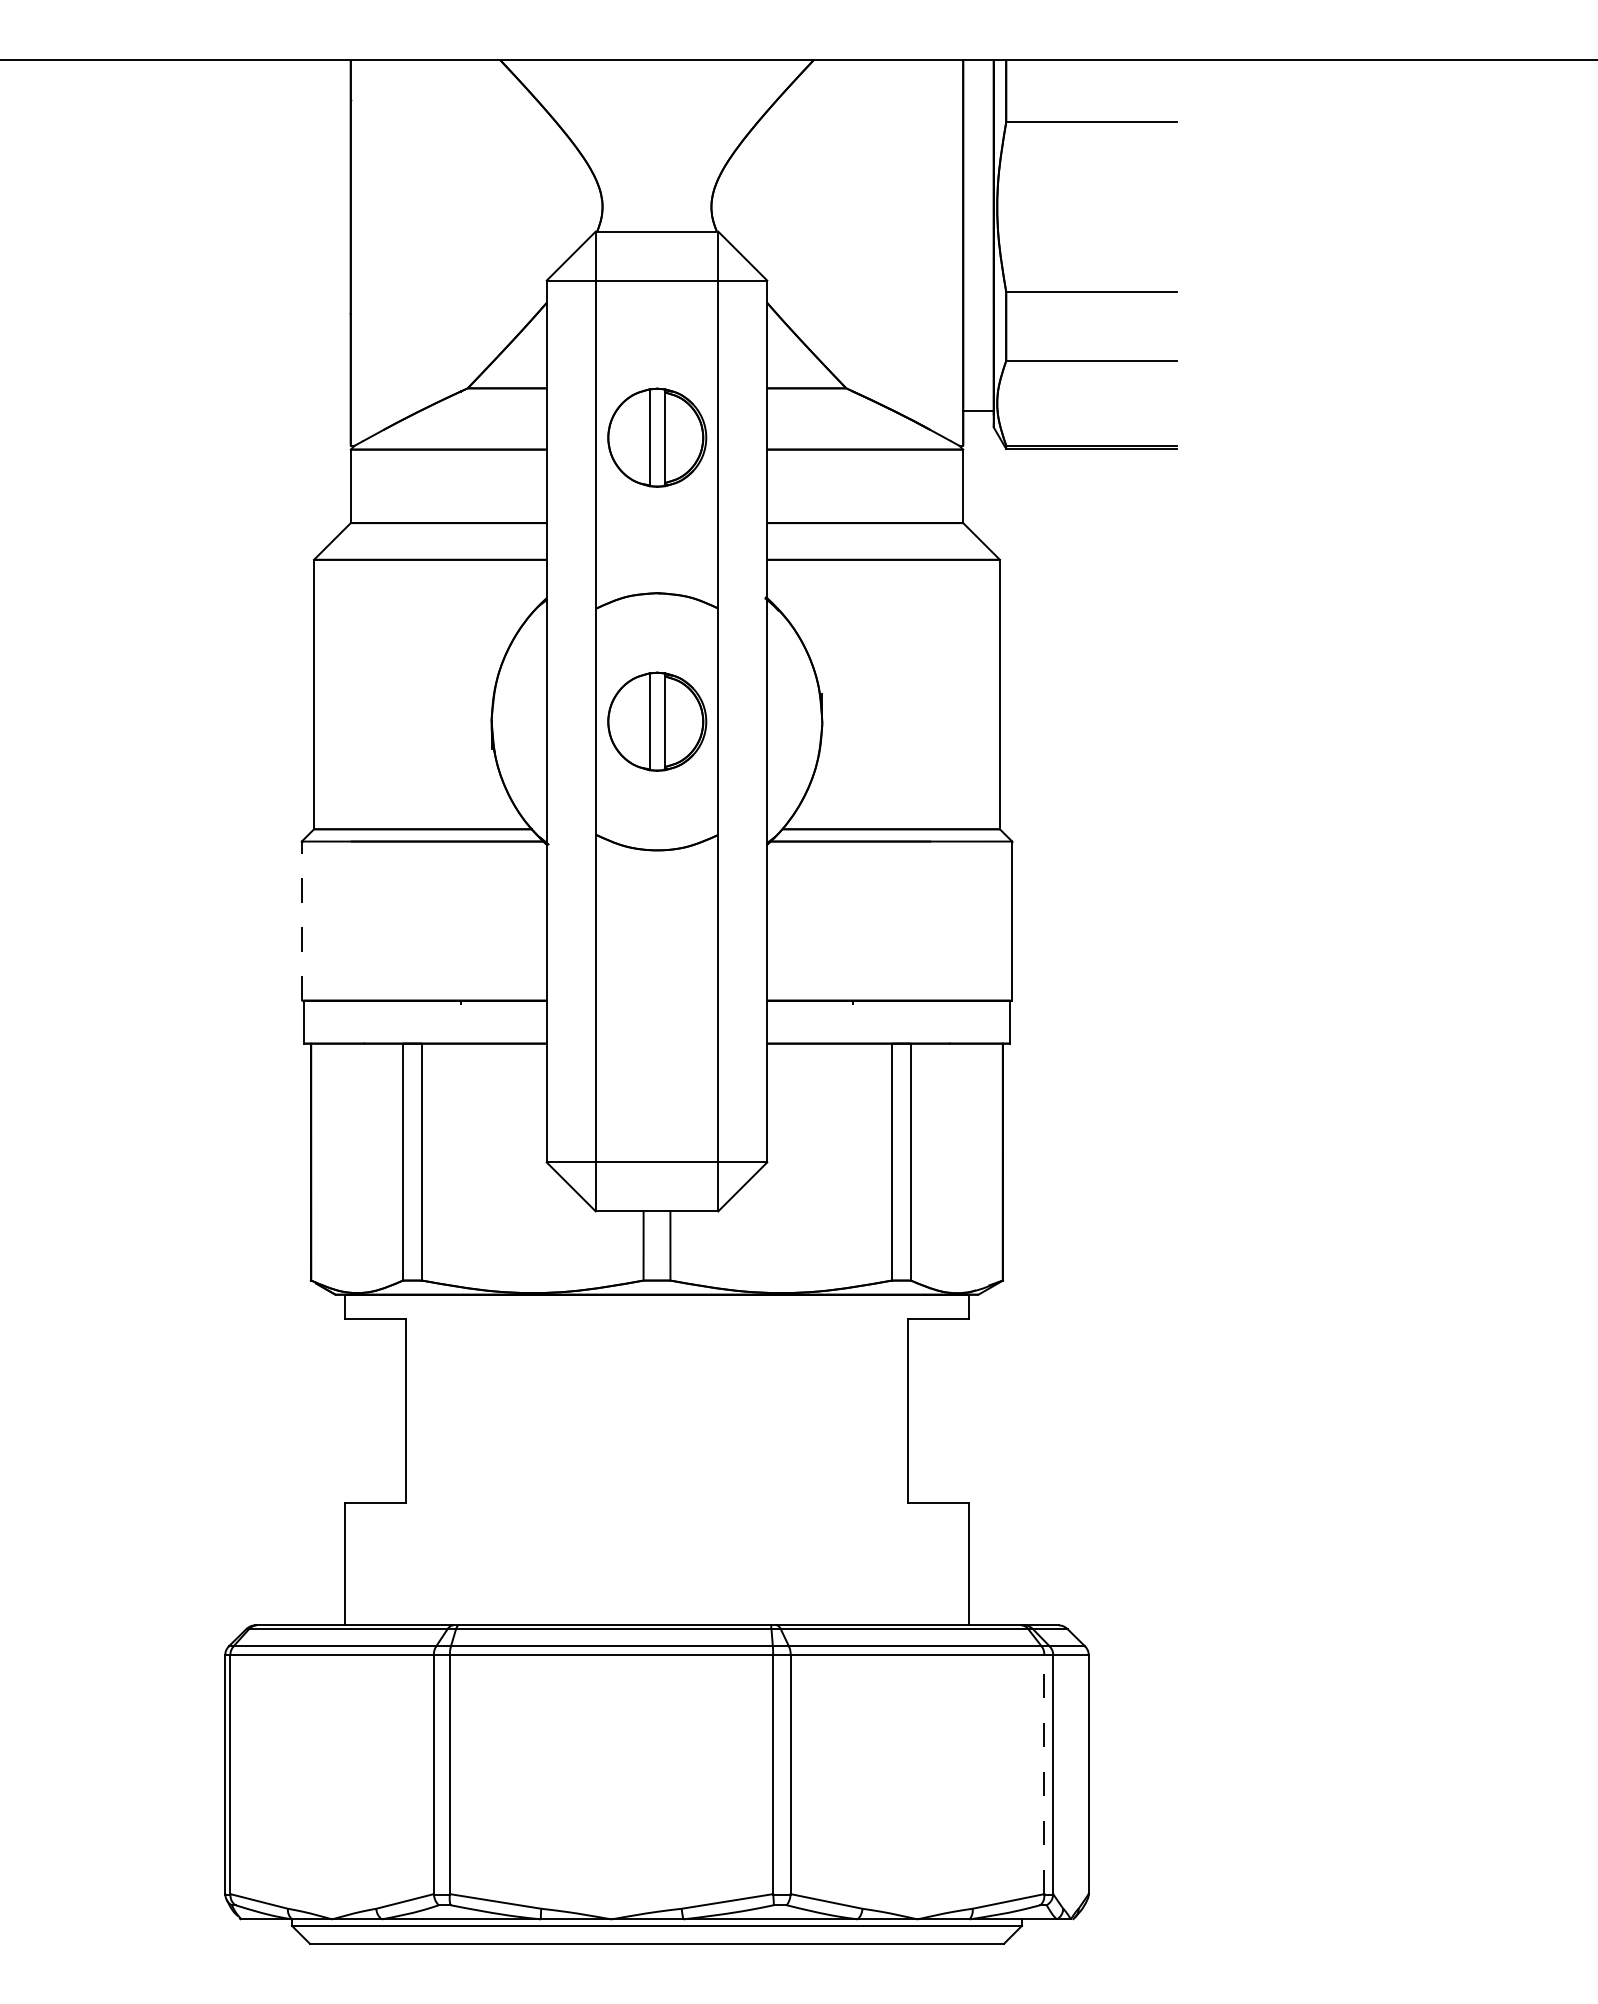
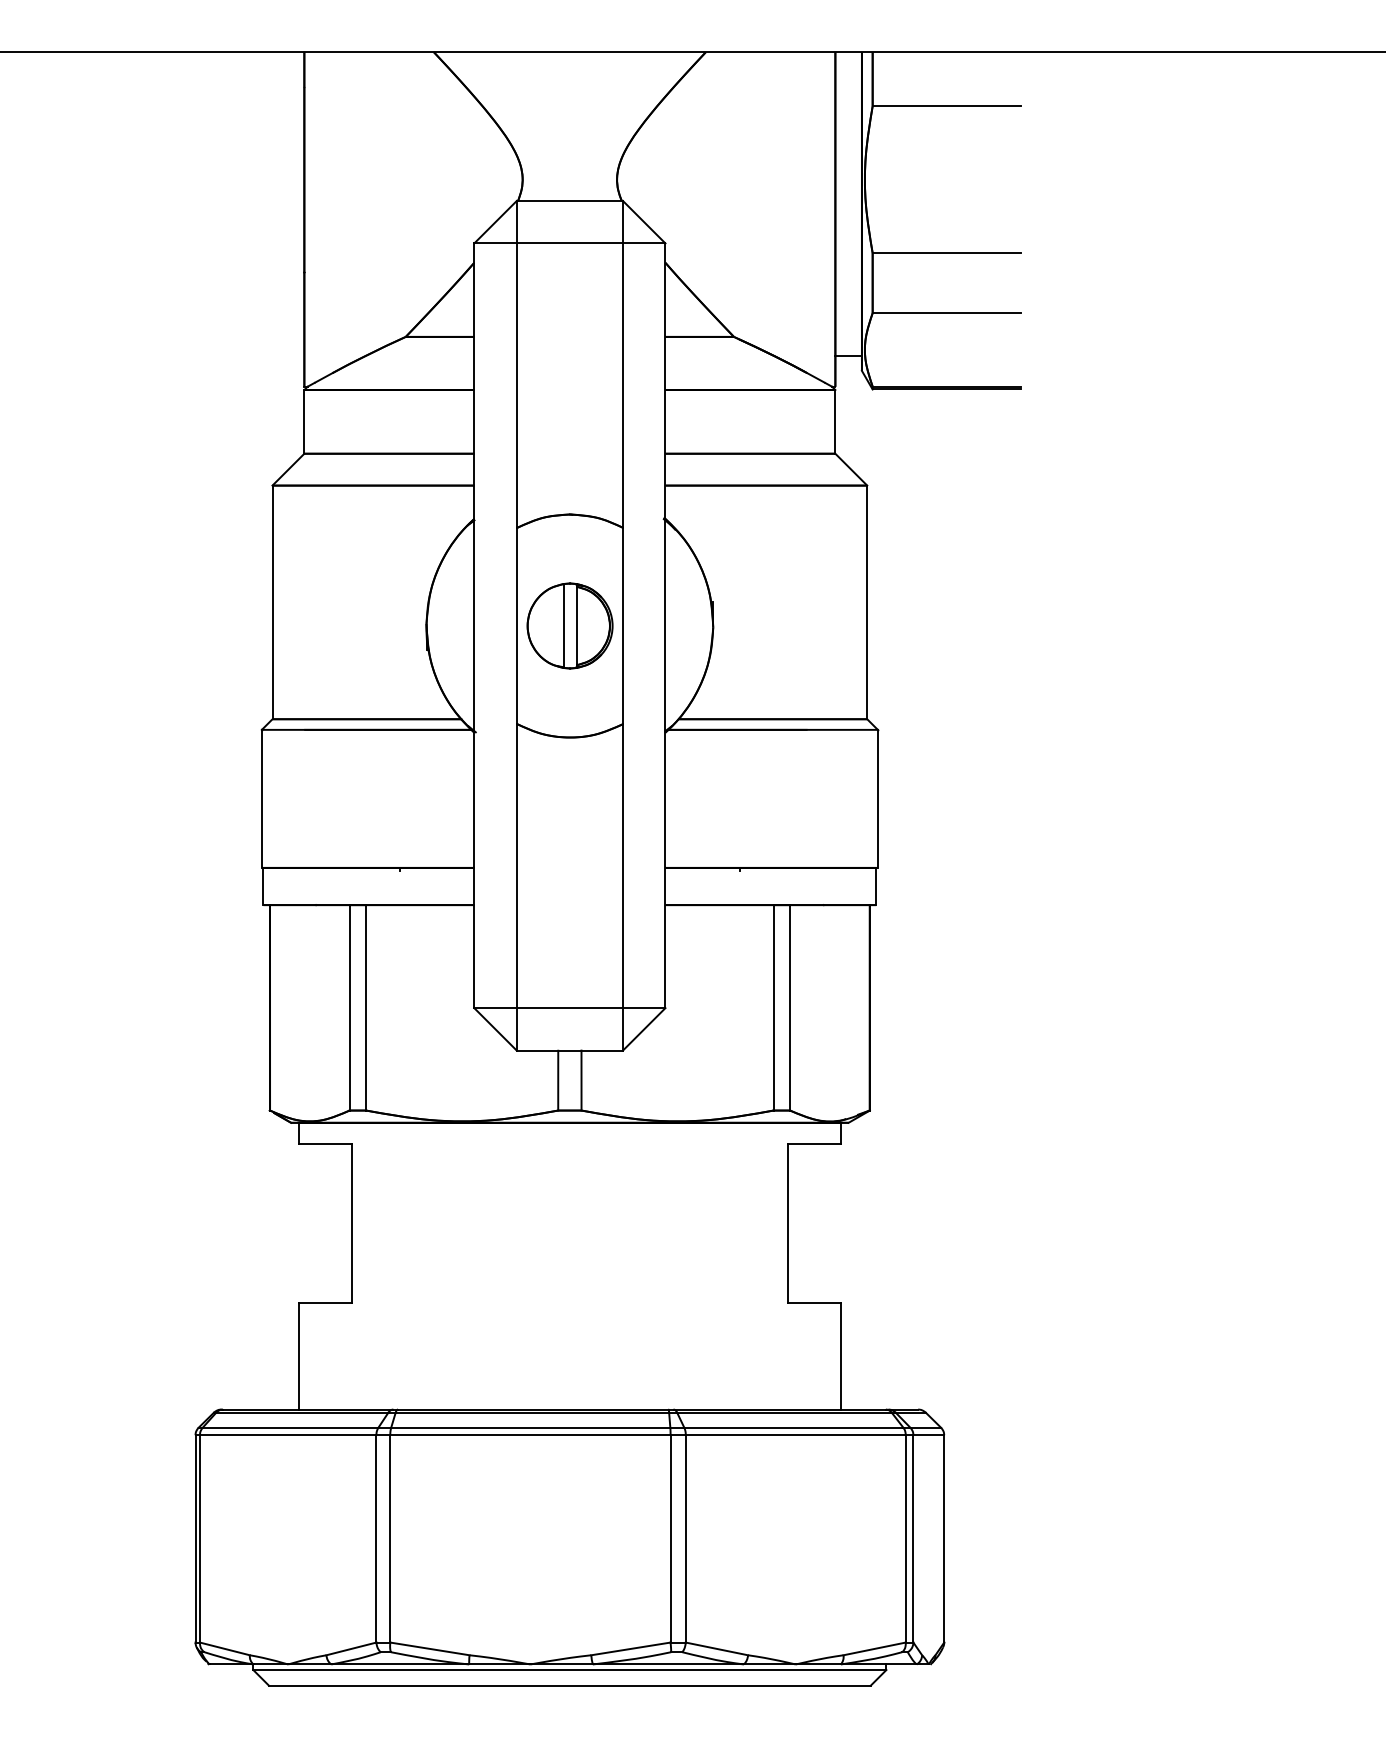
part: (657, 437) -> (570, 379), removed
line: (301, 921) -> (261, 799), dashed -> solid
line: (1044, 1774) -> (905, 1538), dashed -> solid

